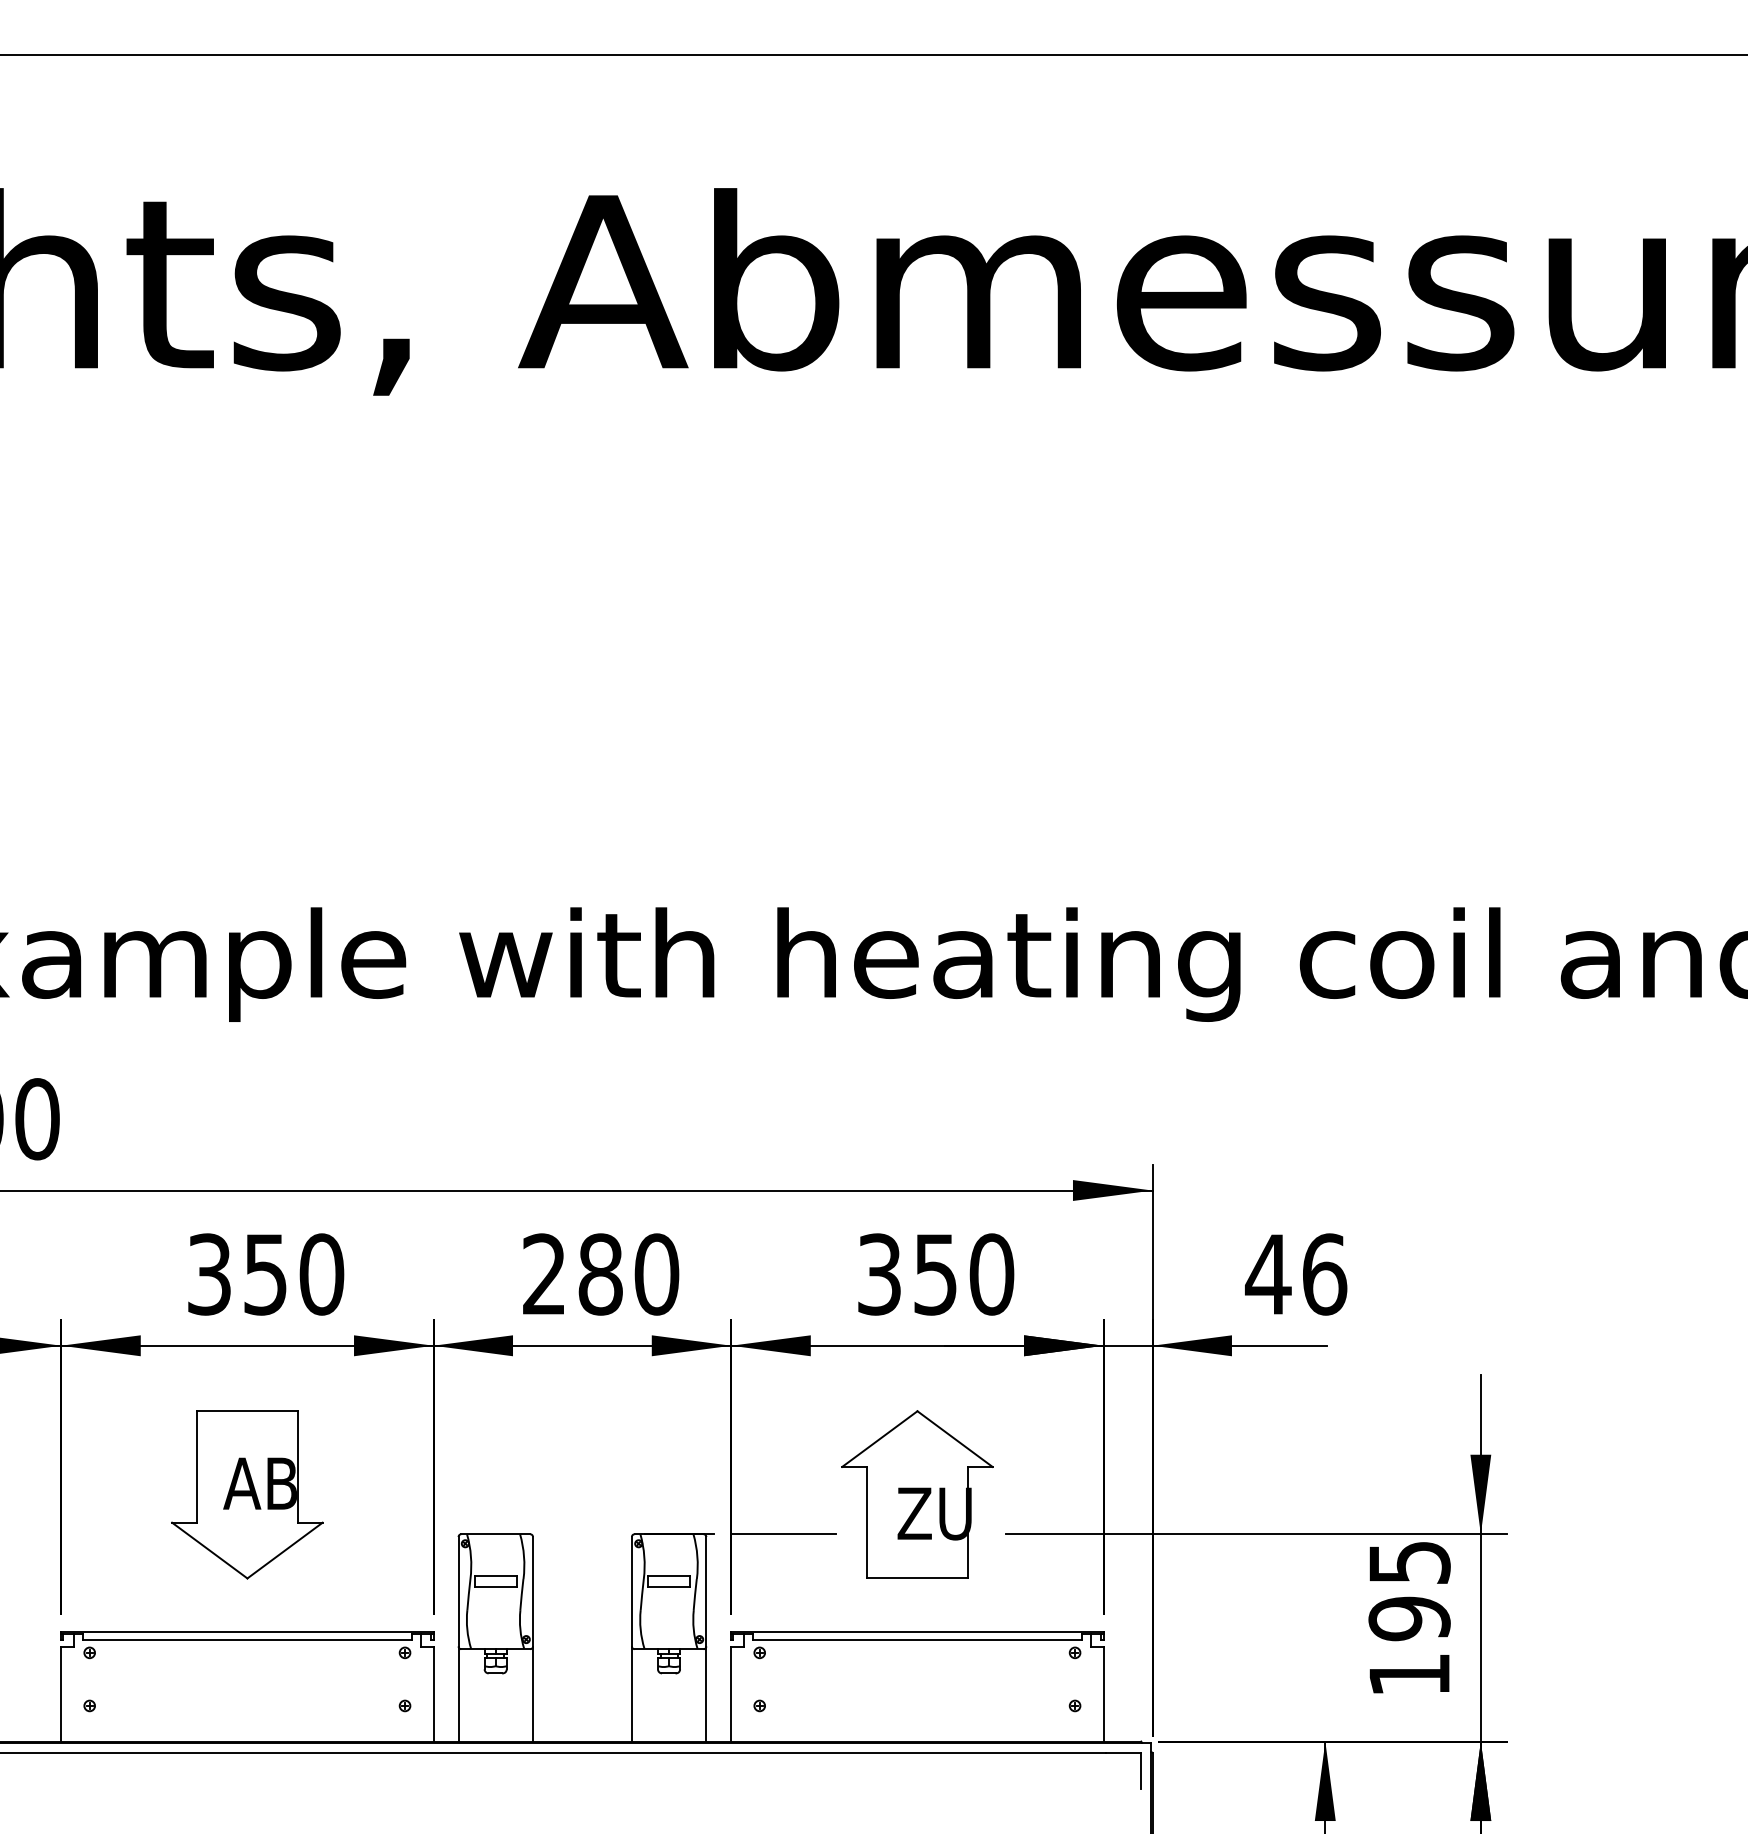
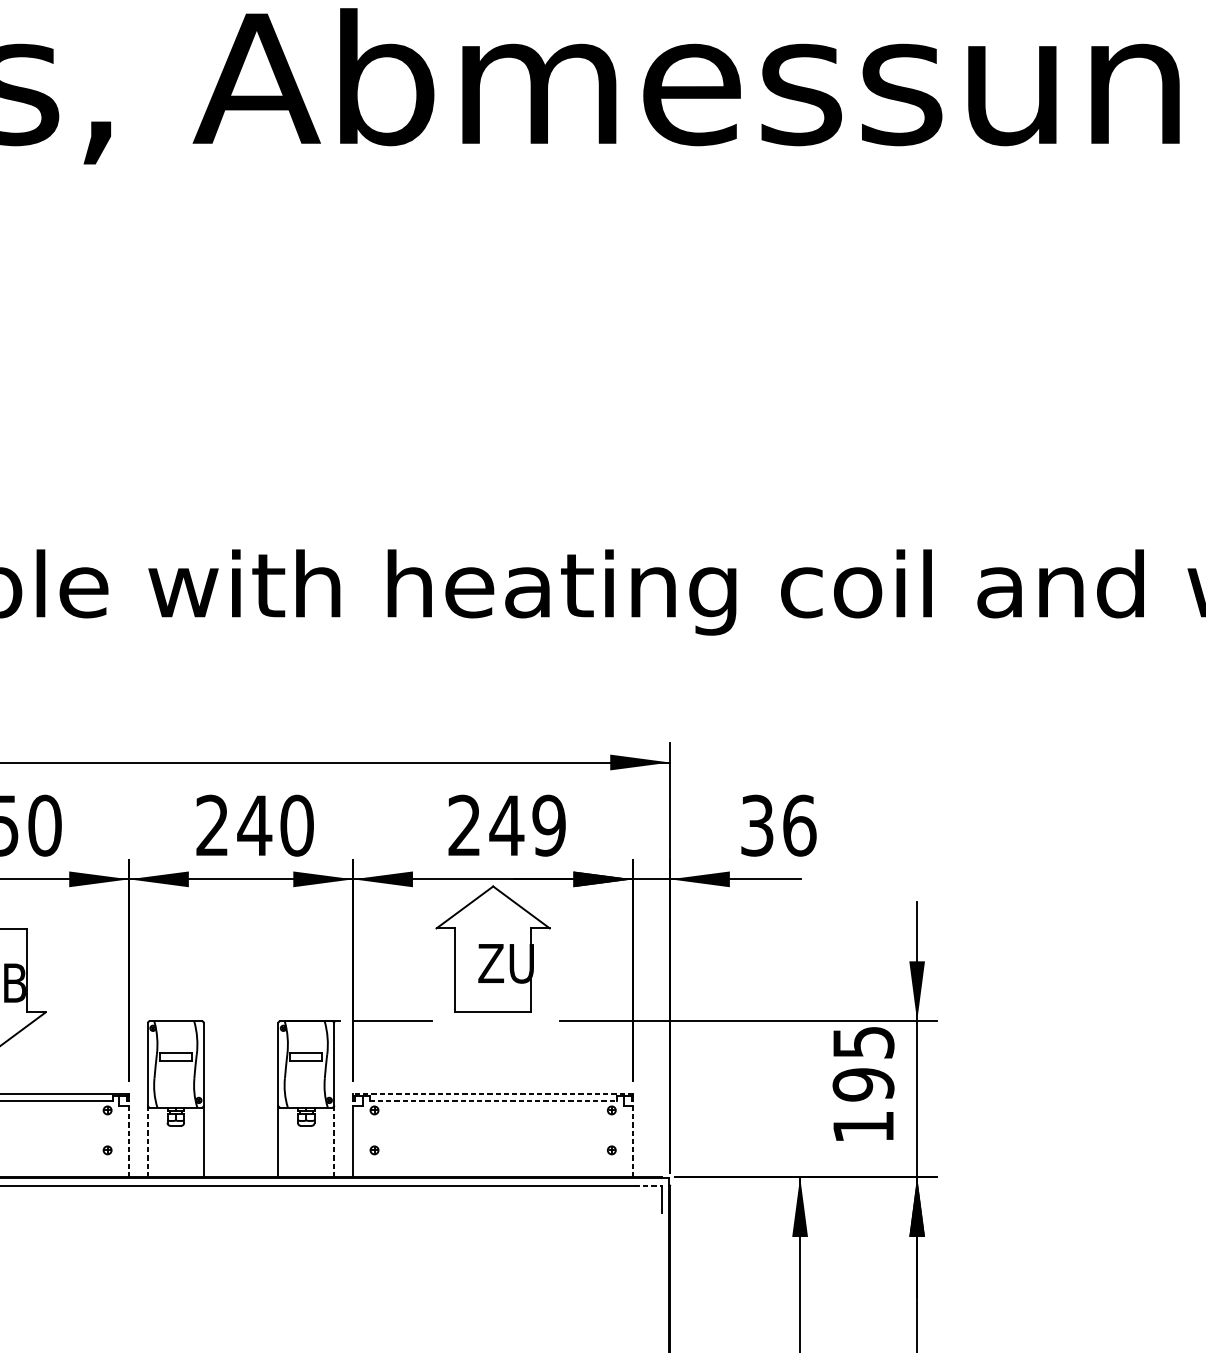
text: (600, 1274) -> (254, 825), 280 -> 240
text: (936, 1274) -> (507, 825), 350 -> 249
text: (1268, 1274) -> (757, 825), 46 -> 36
part: (917, 1494) -> (493, 949), moved
line: (916, 1631) -> (492, 1094), solid -> dashed
line: (917, 1640) -> (493, 1101), solid -> dashed
line: (433, 1694) -> (129, 1141), solid -> dashed
line: (458, 1694) -> (147, 1141), solid -> dashed
line: (706, 1694) -> (334, 1141), solid -> dashed
line: (1103, 1694) -> (633, 1141), solid -> dashed
line: (1123, 1752) -> (648, 1185), solid -> dashed

